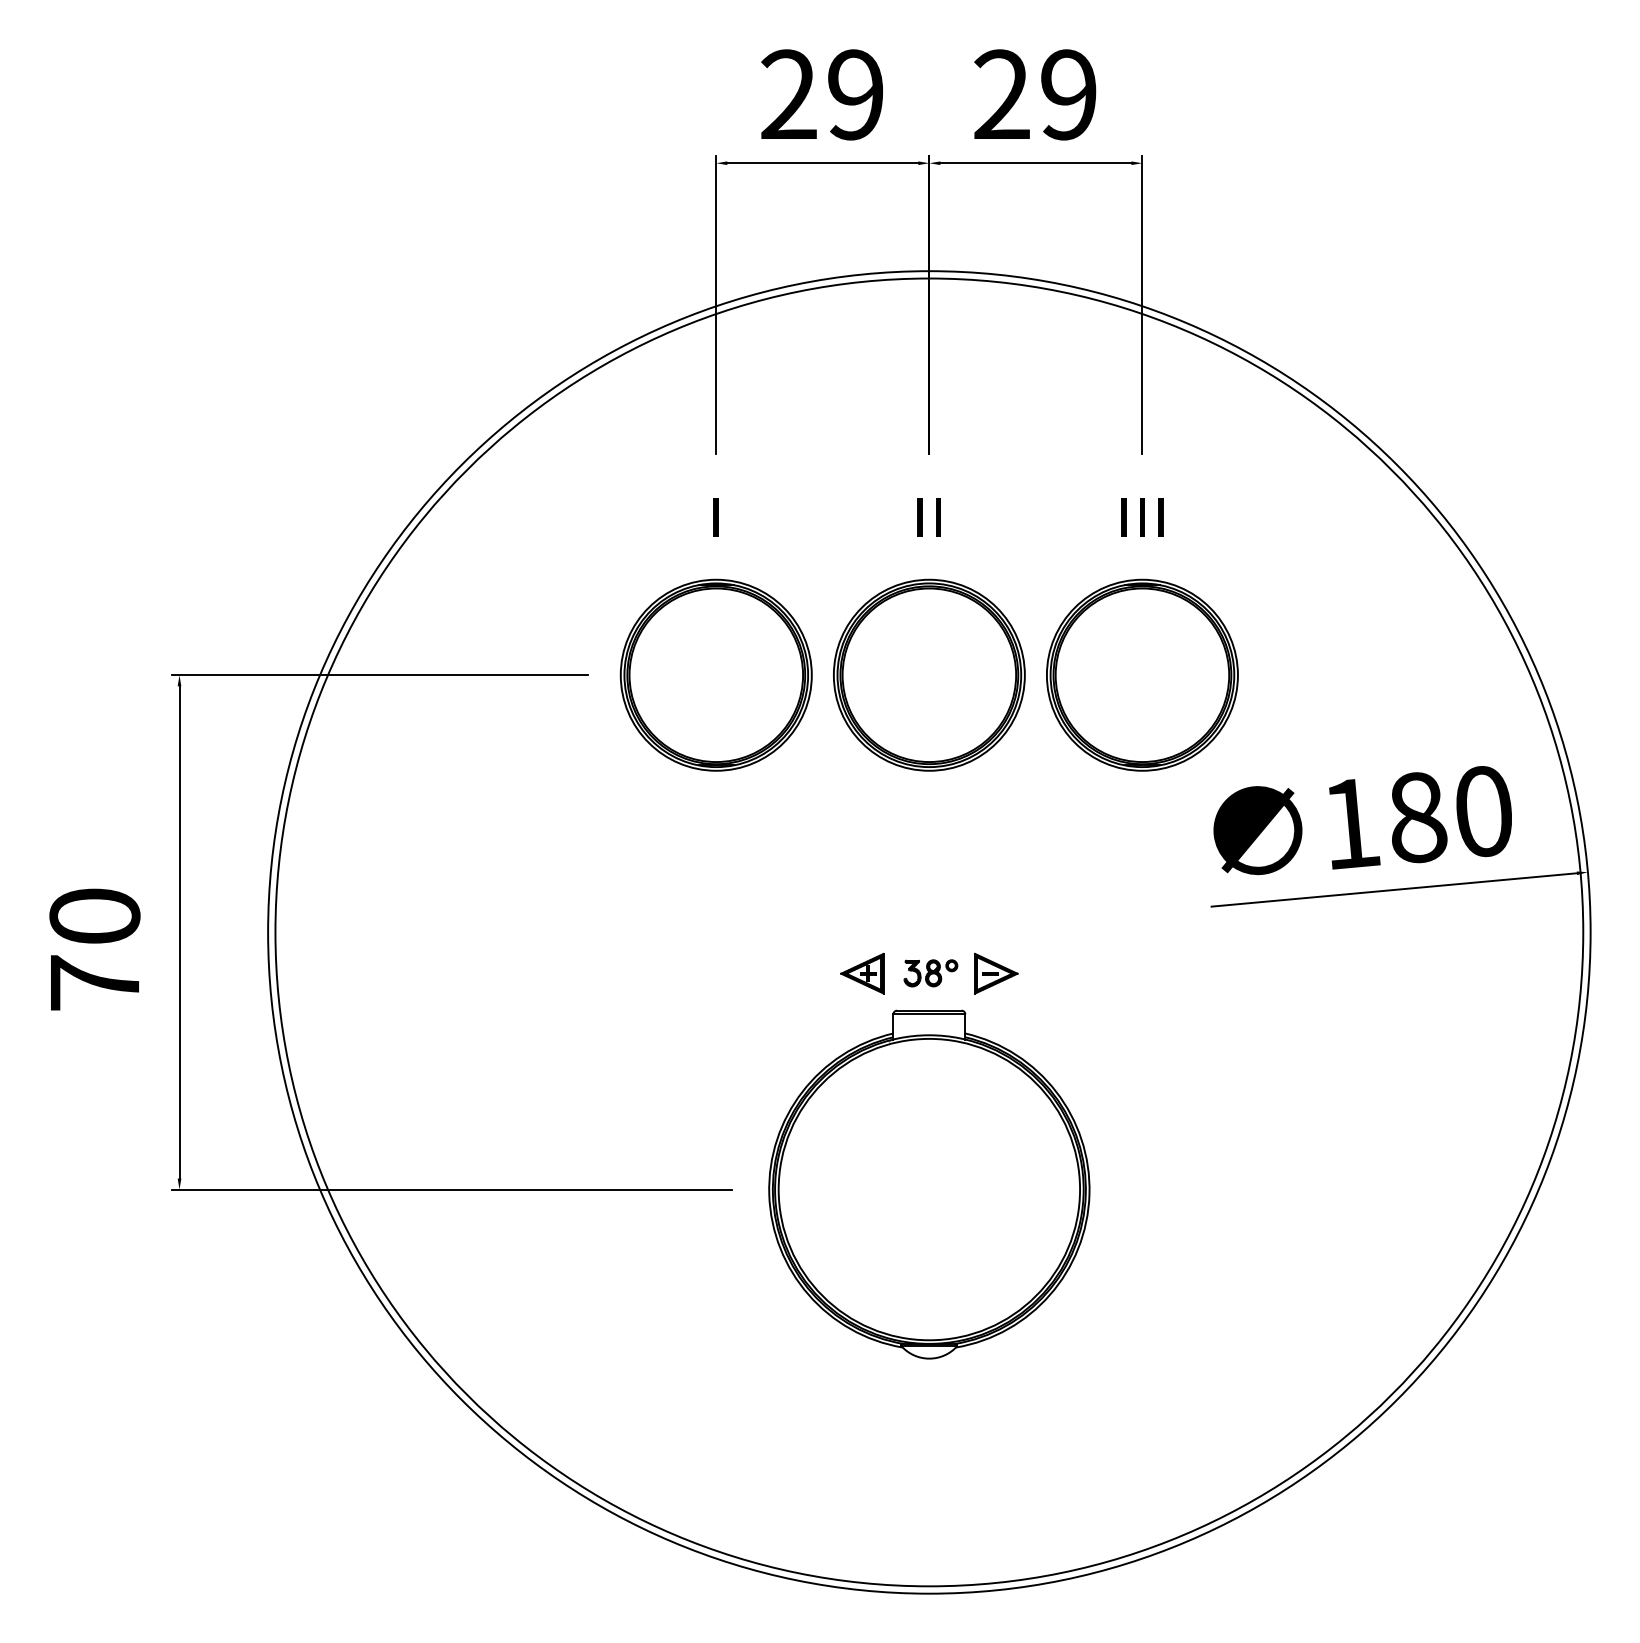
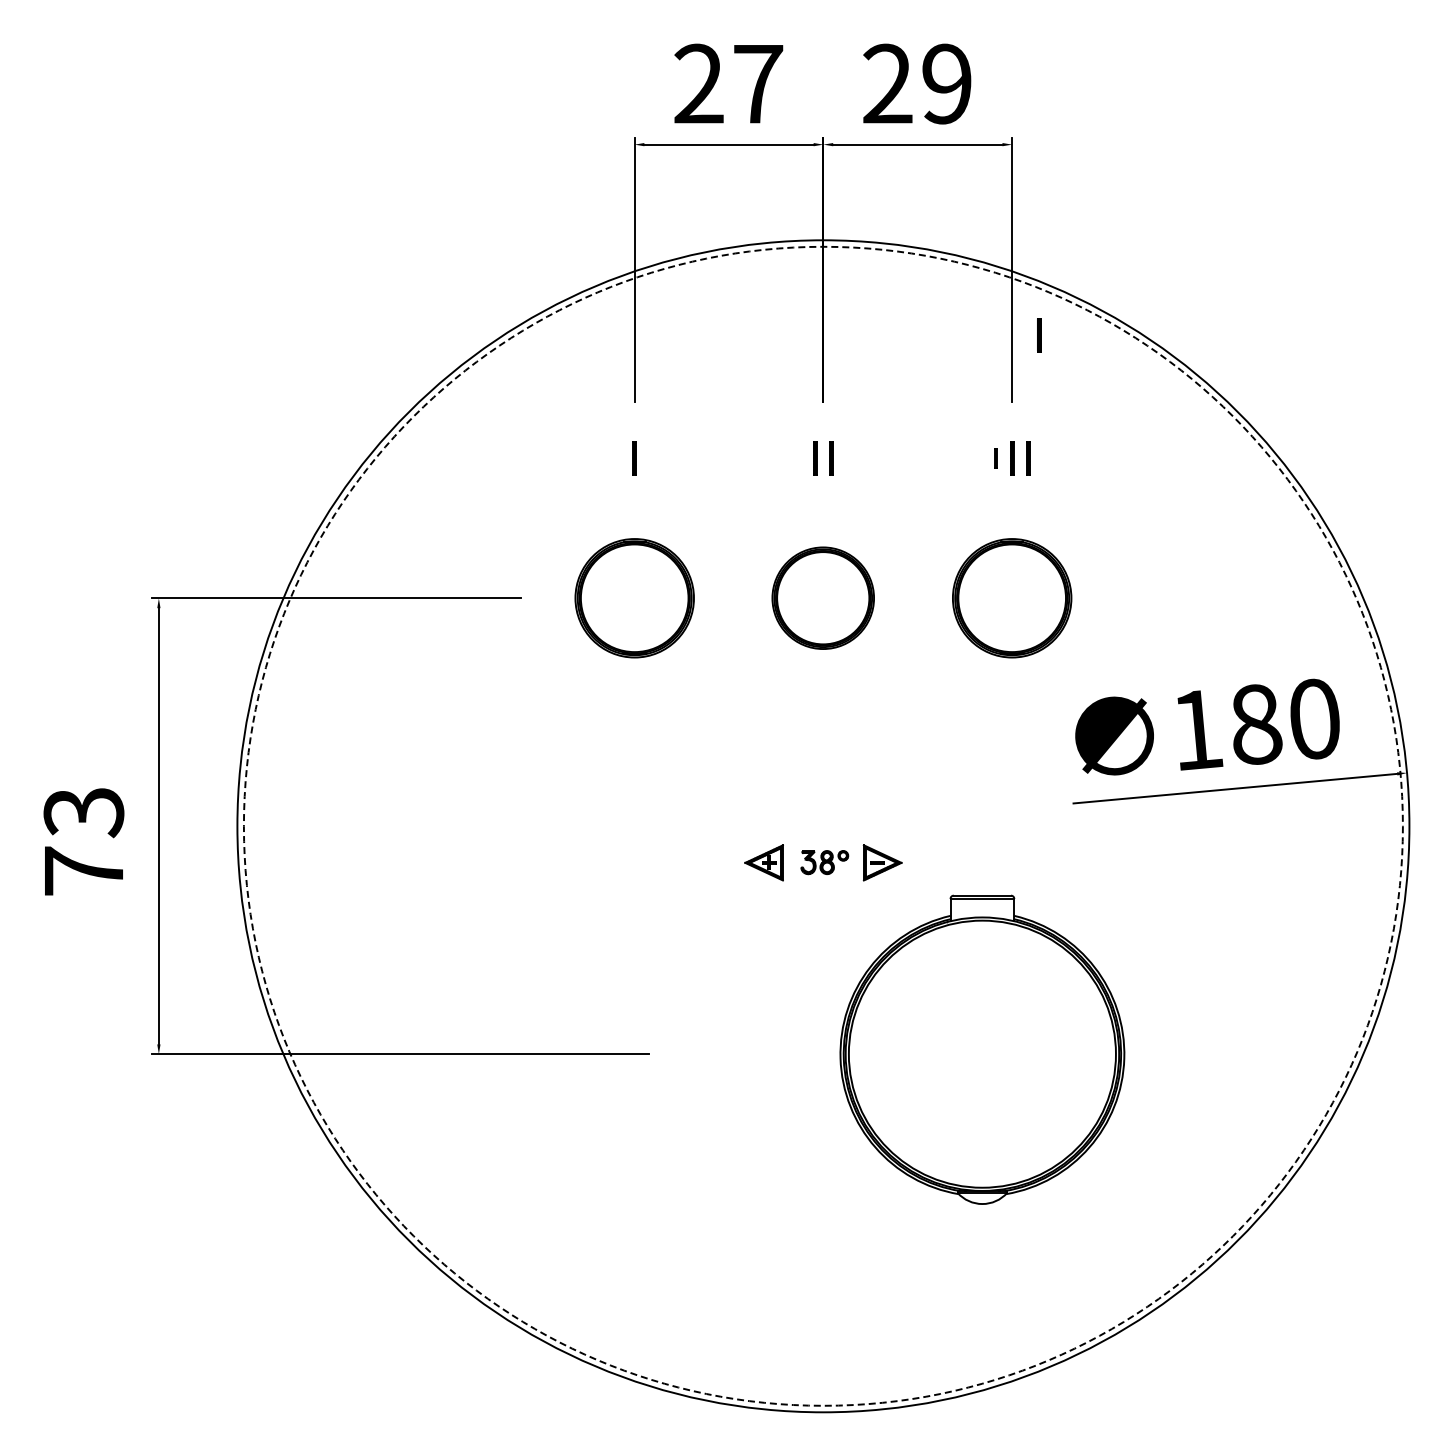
text: (856, 94) -> (758, 83), 29 -> 27
line: (1173, 378) -> (1039, 335), added
part: (1123, 517) -> (995, 458), size x0.6
part: (716, 674) -> (634, 597), size x0.7
part: (928, 674) -> (822, 597), size x0.6
part: (1141, 674) -> (1011, 597), size x0.7
text: (94, 916) -> (83, 812), 70 -> 73
circle: (928, 931) -> (822, 825), solid -> dashed
part: (929, 1184) -> (982, 1049), moved

